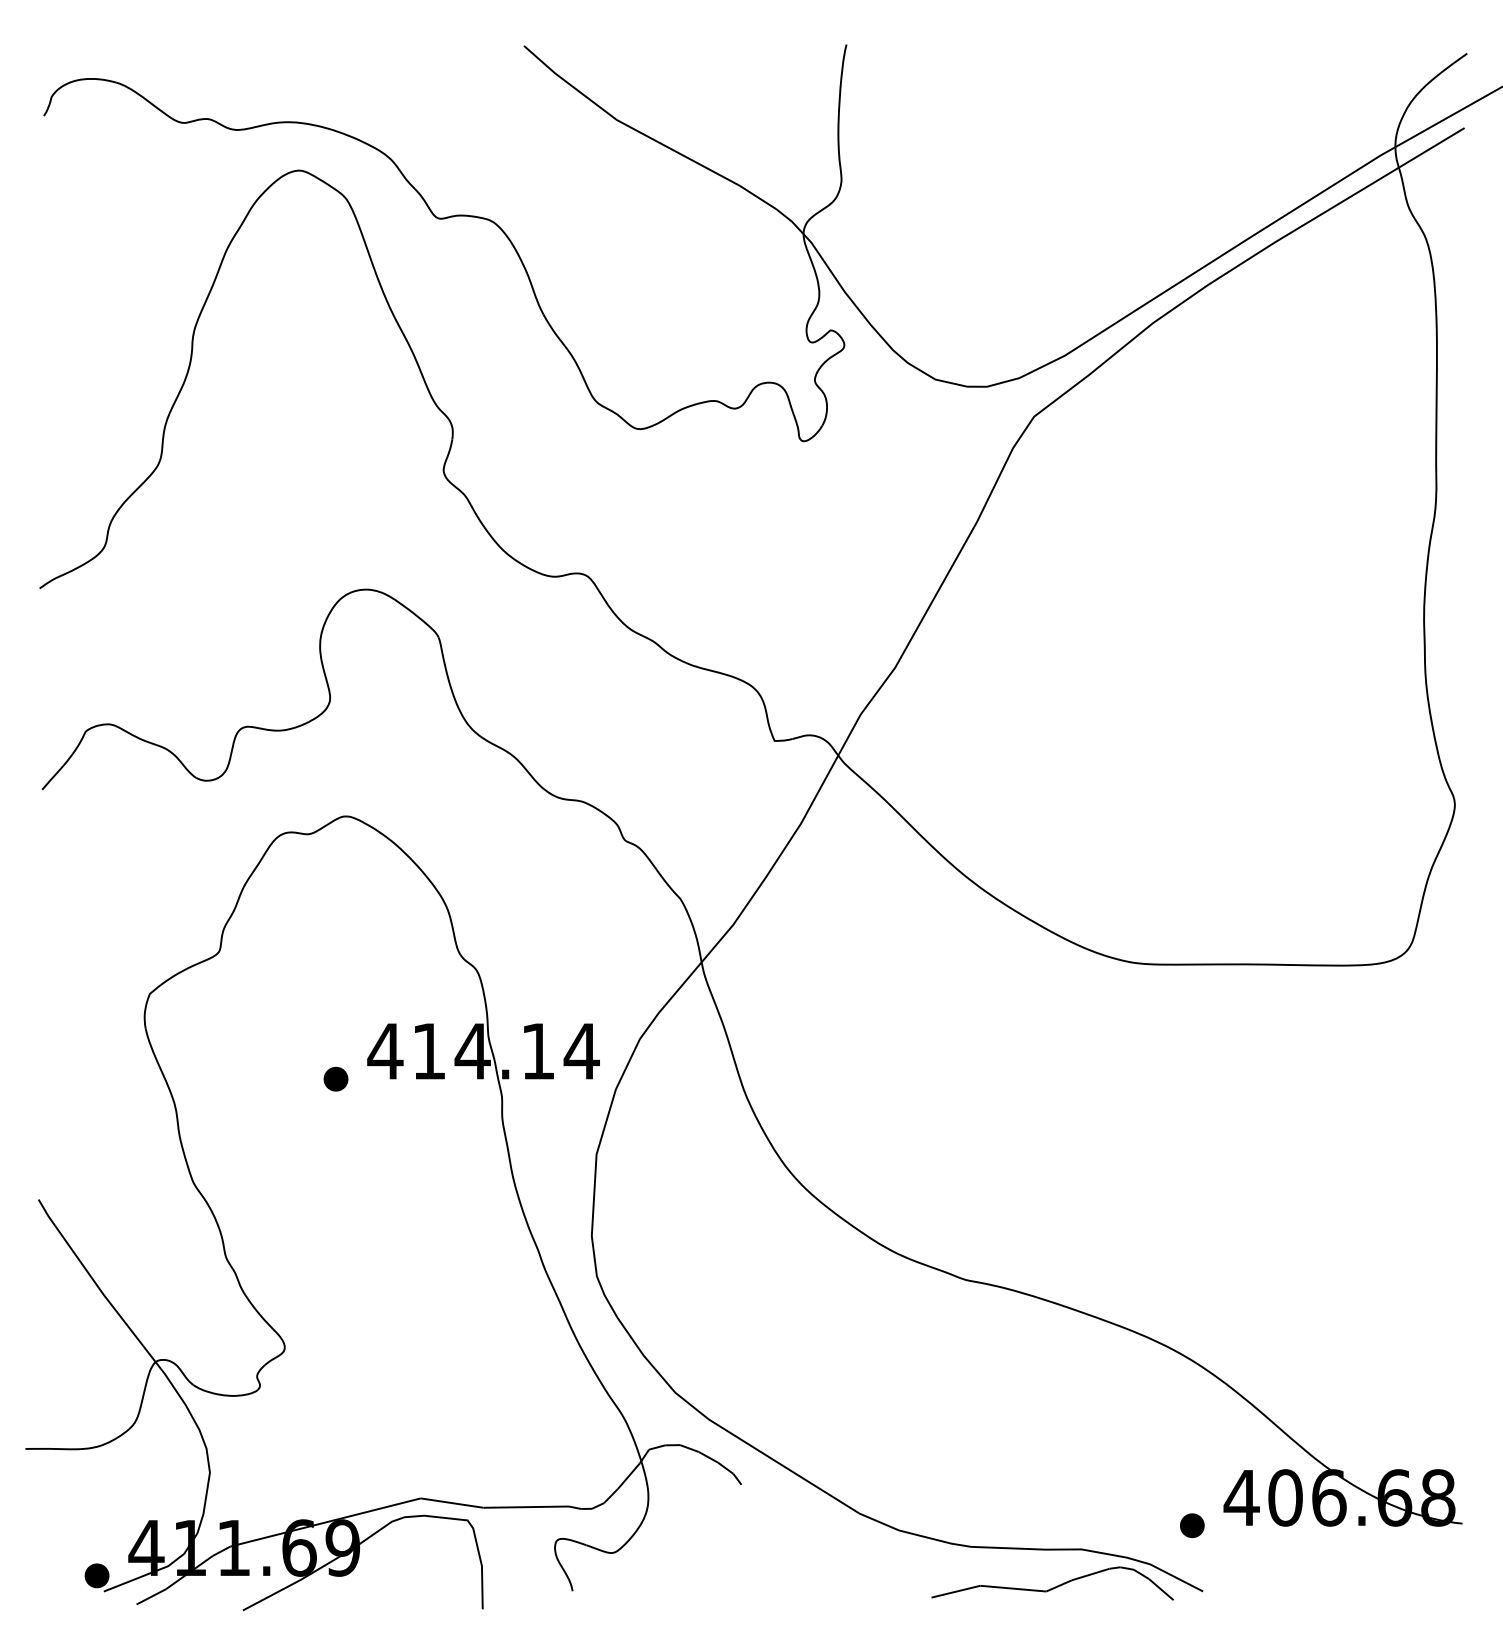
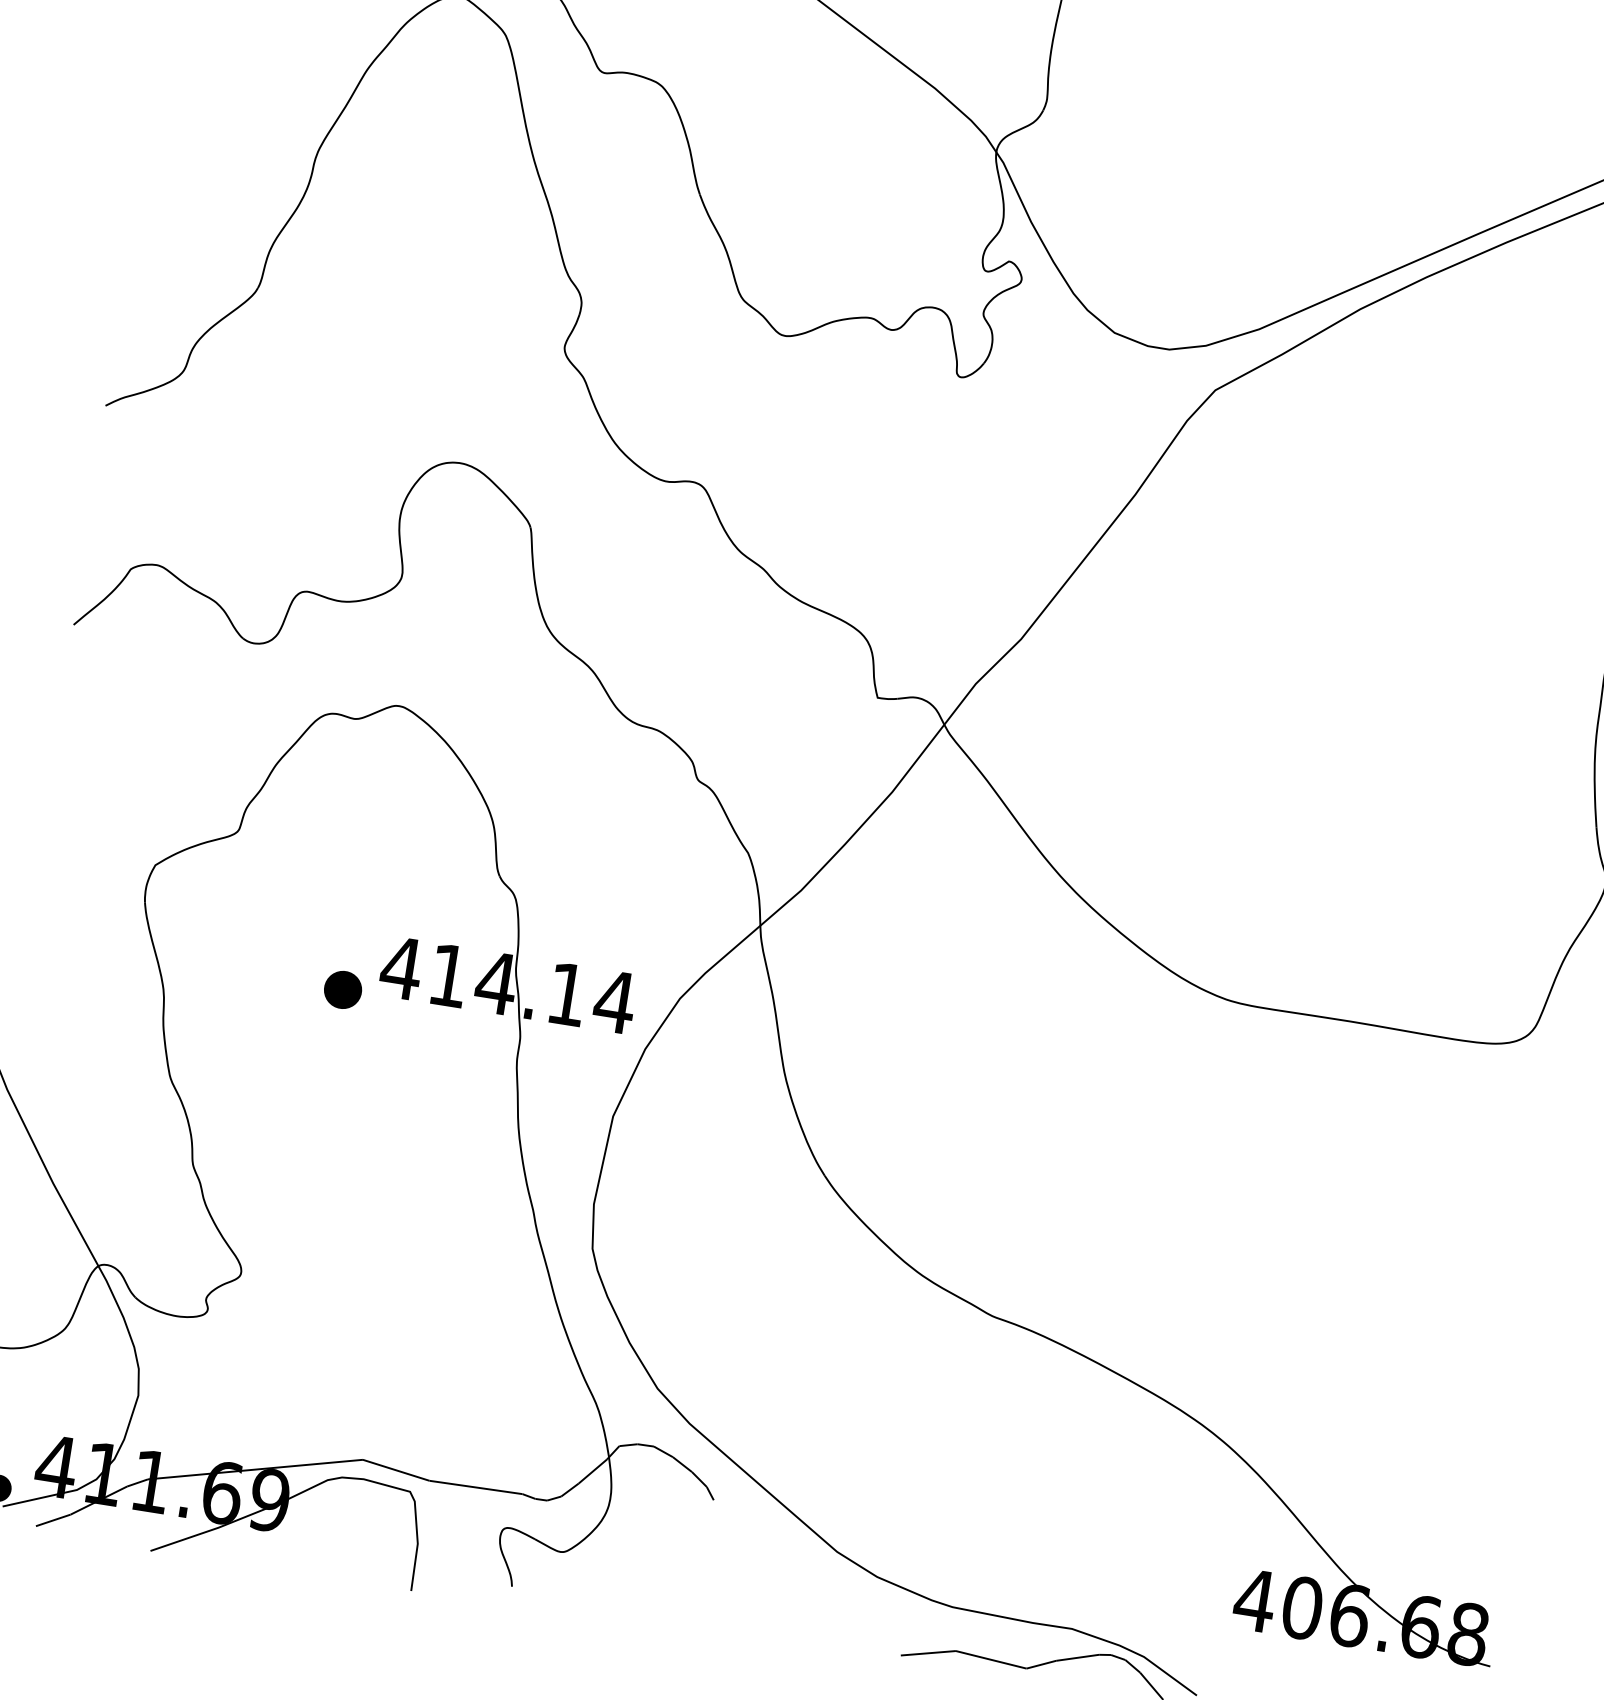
part: (335, 1078) -> (342, 988), size x1.4
part: (1192, 1525) -> (1196, 1622), removed

